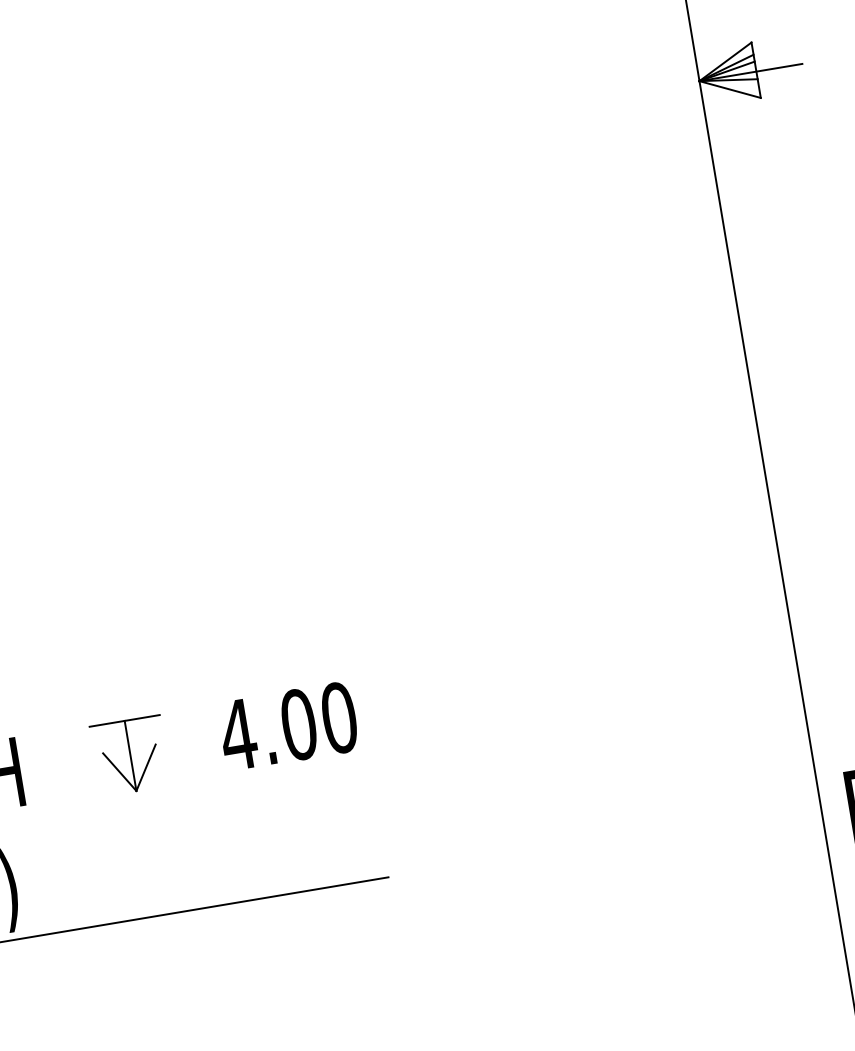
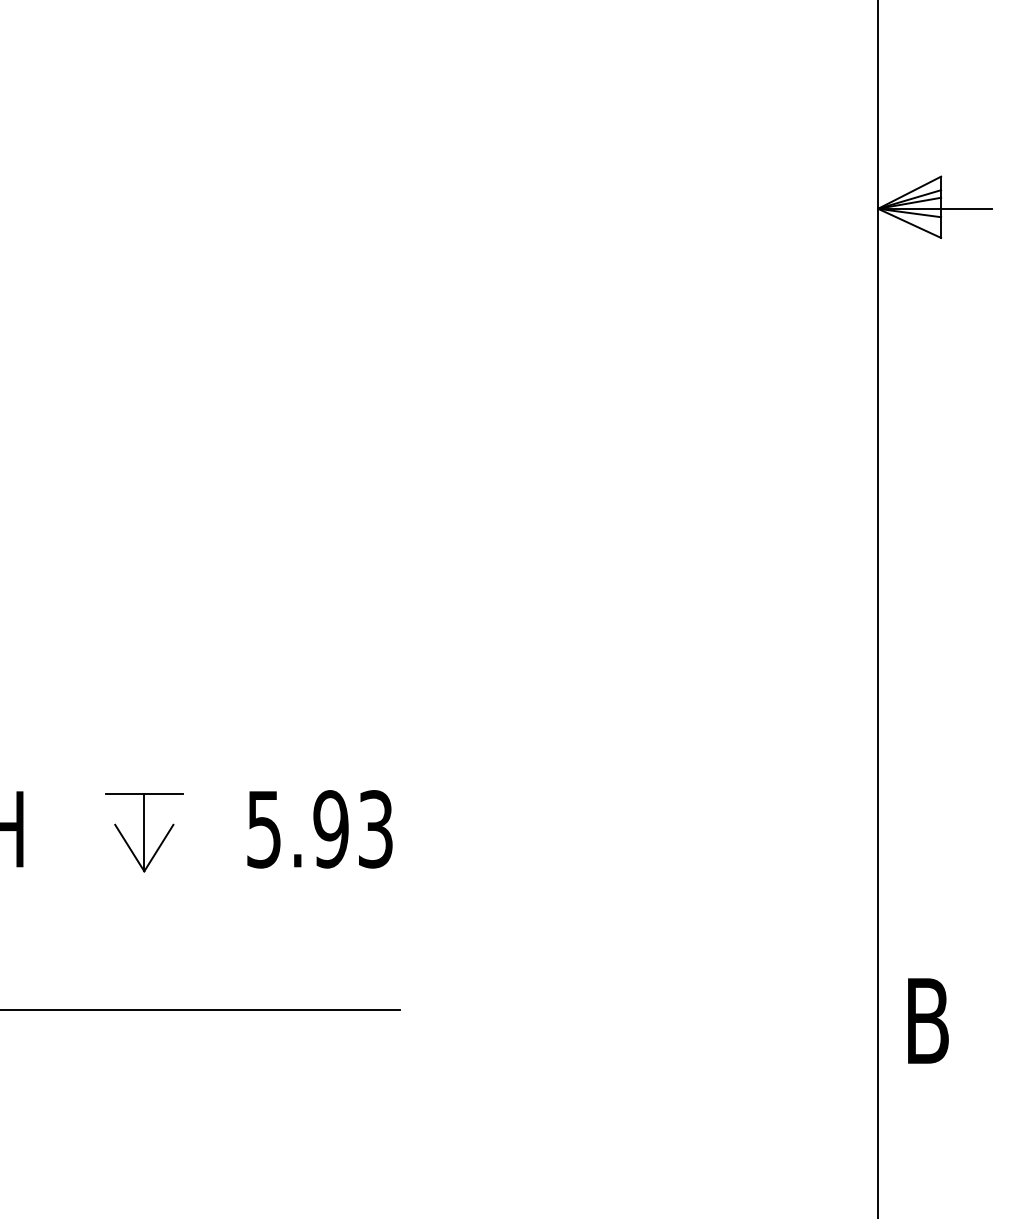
text: (288, 726) -> (319, 829), 4.00 -> 5.93

